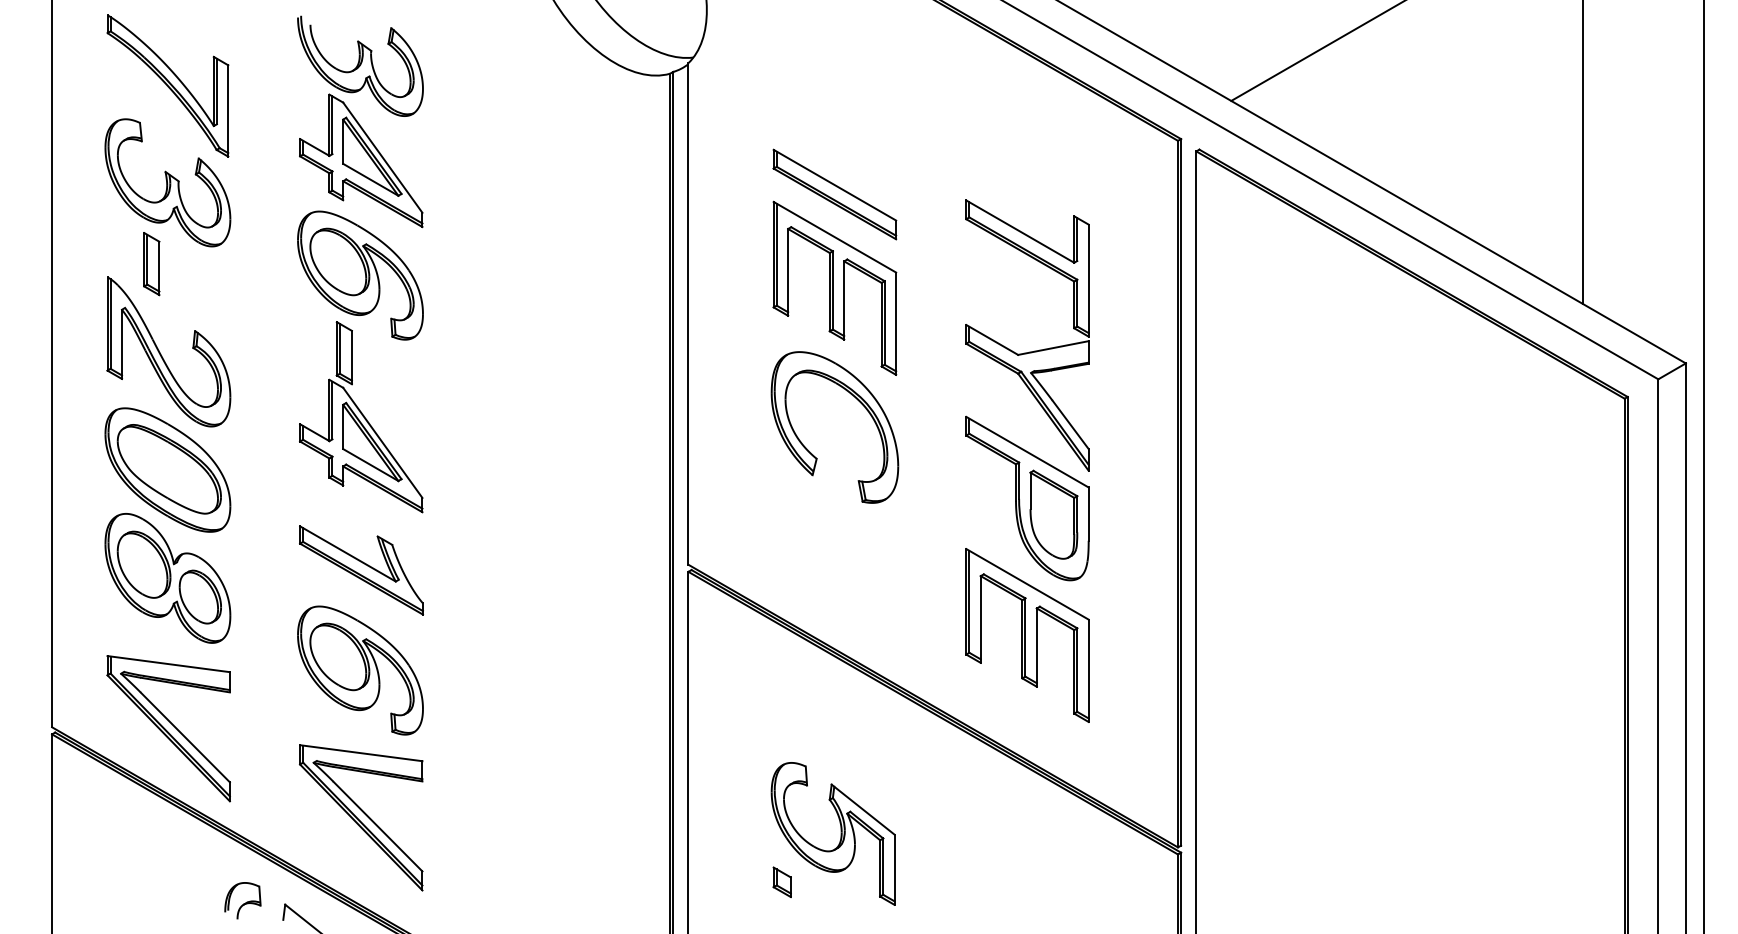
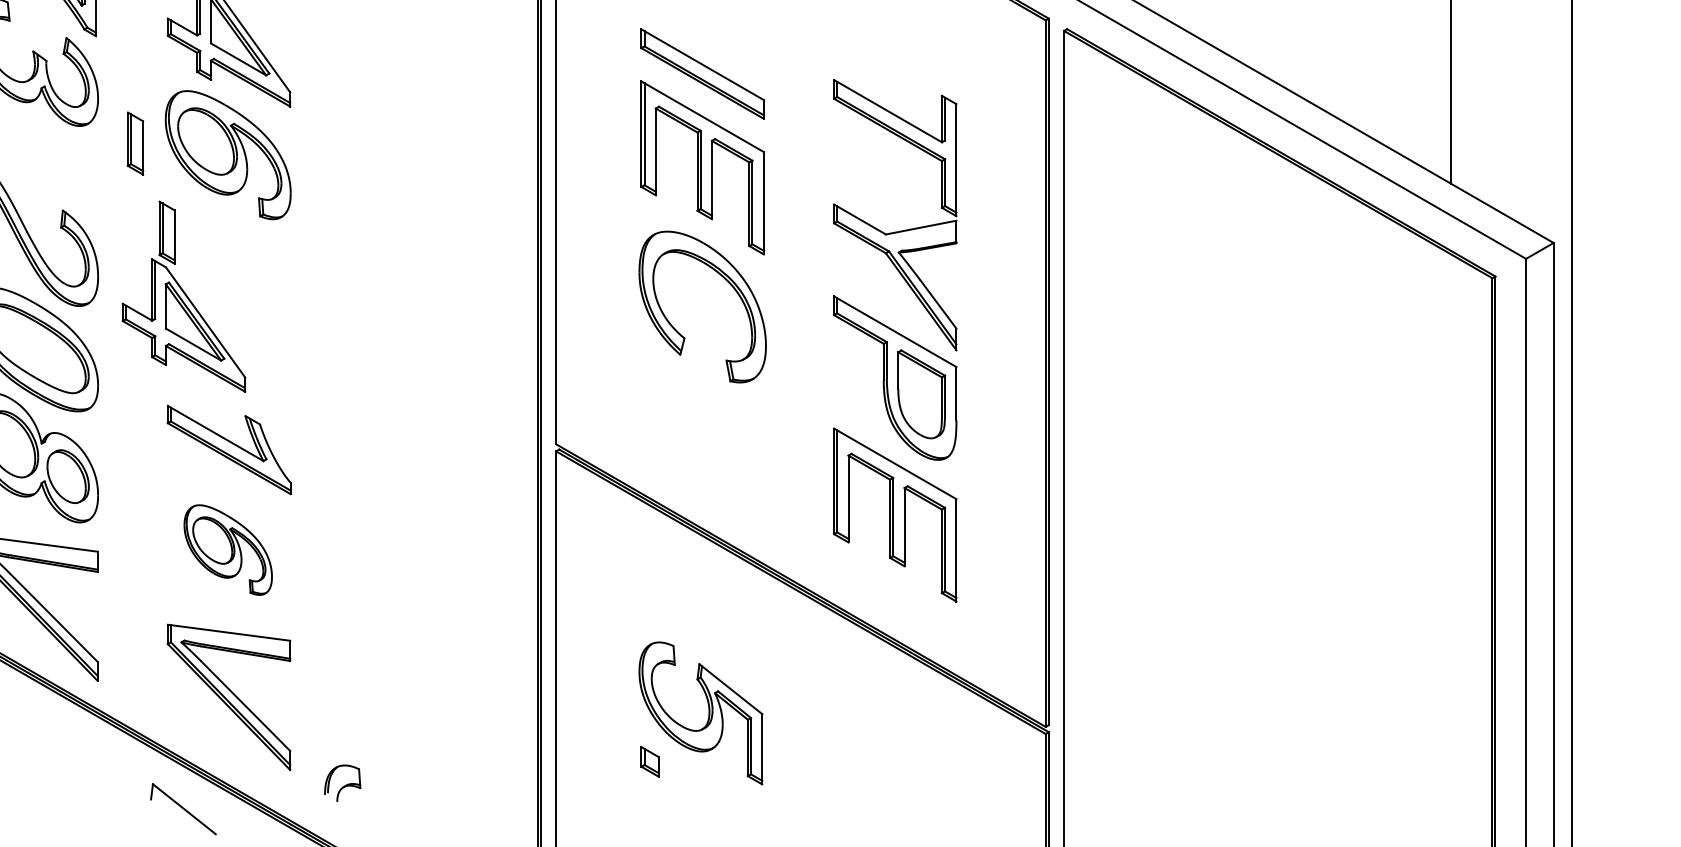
part: (151, 264) -> (135, 144), moved
part: (361, 417) -> (184, 297), moved
part: (360, 670) -> (228, 550), size x0.7
part: (242, 900) -> (342, 783), moved

